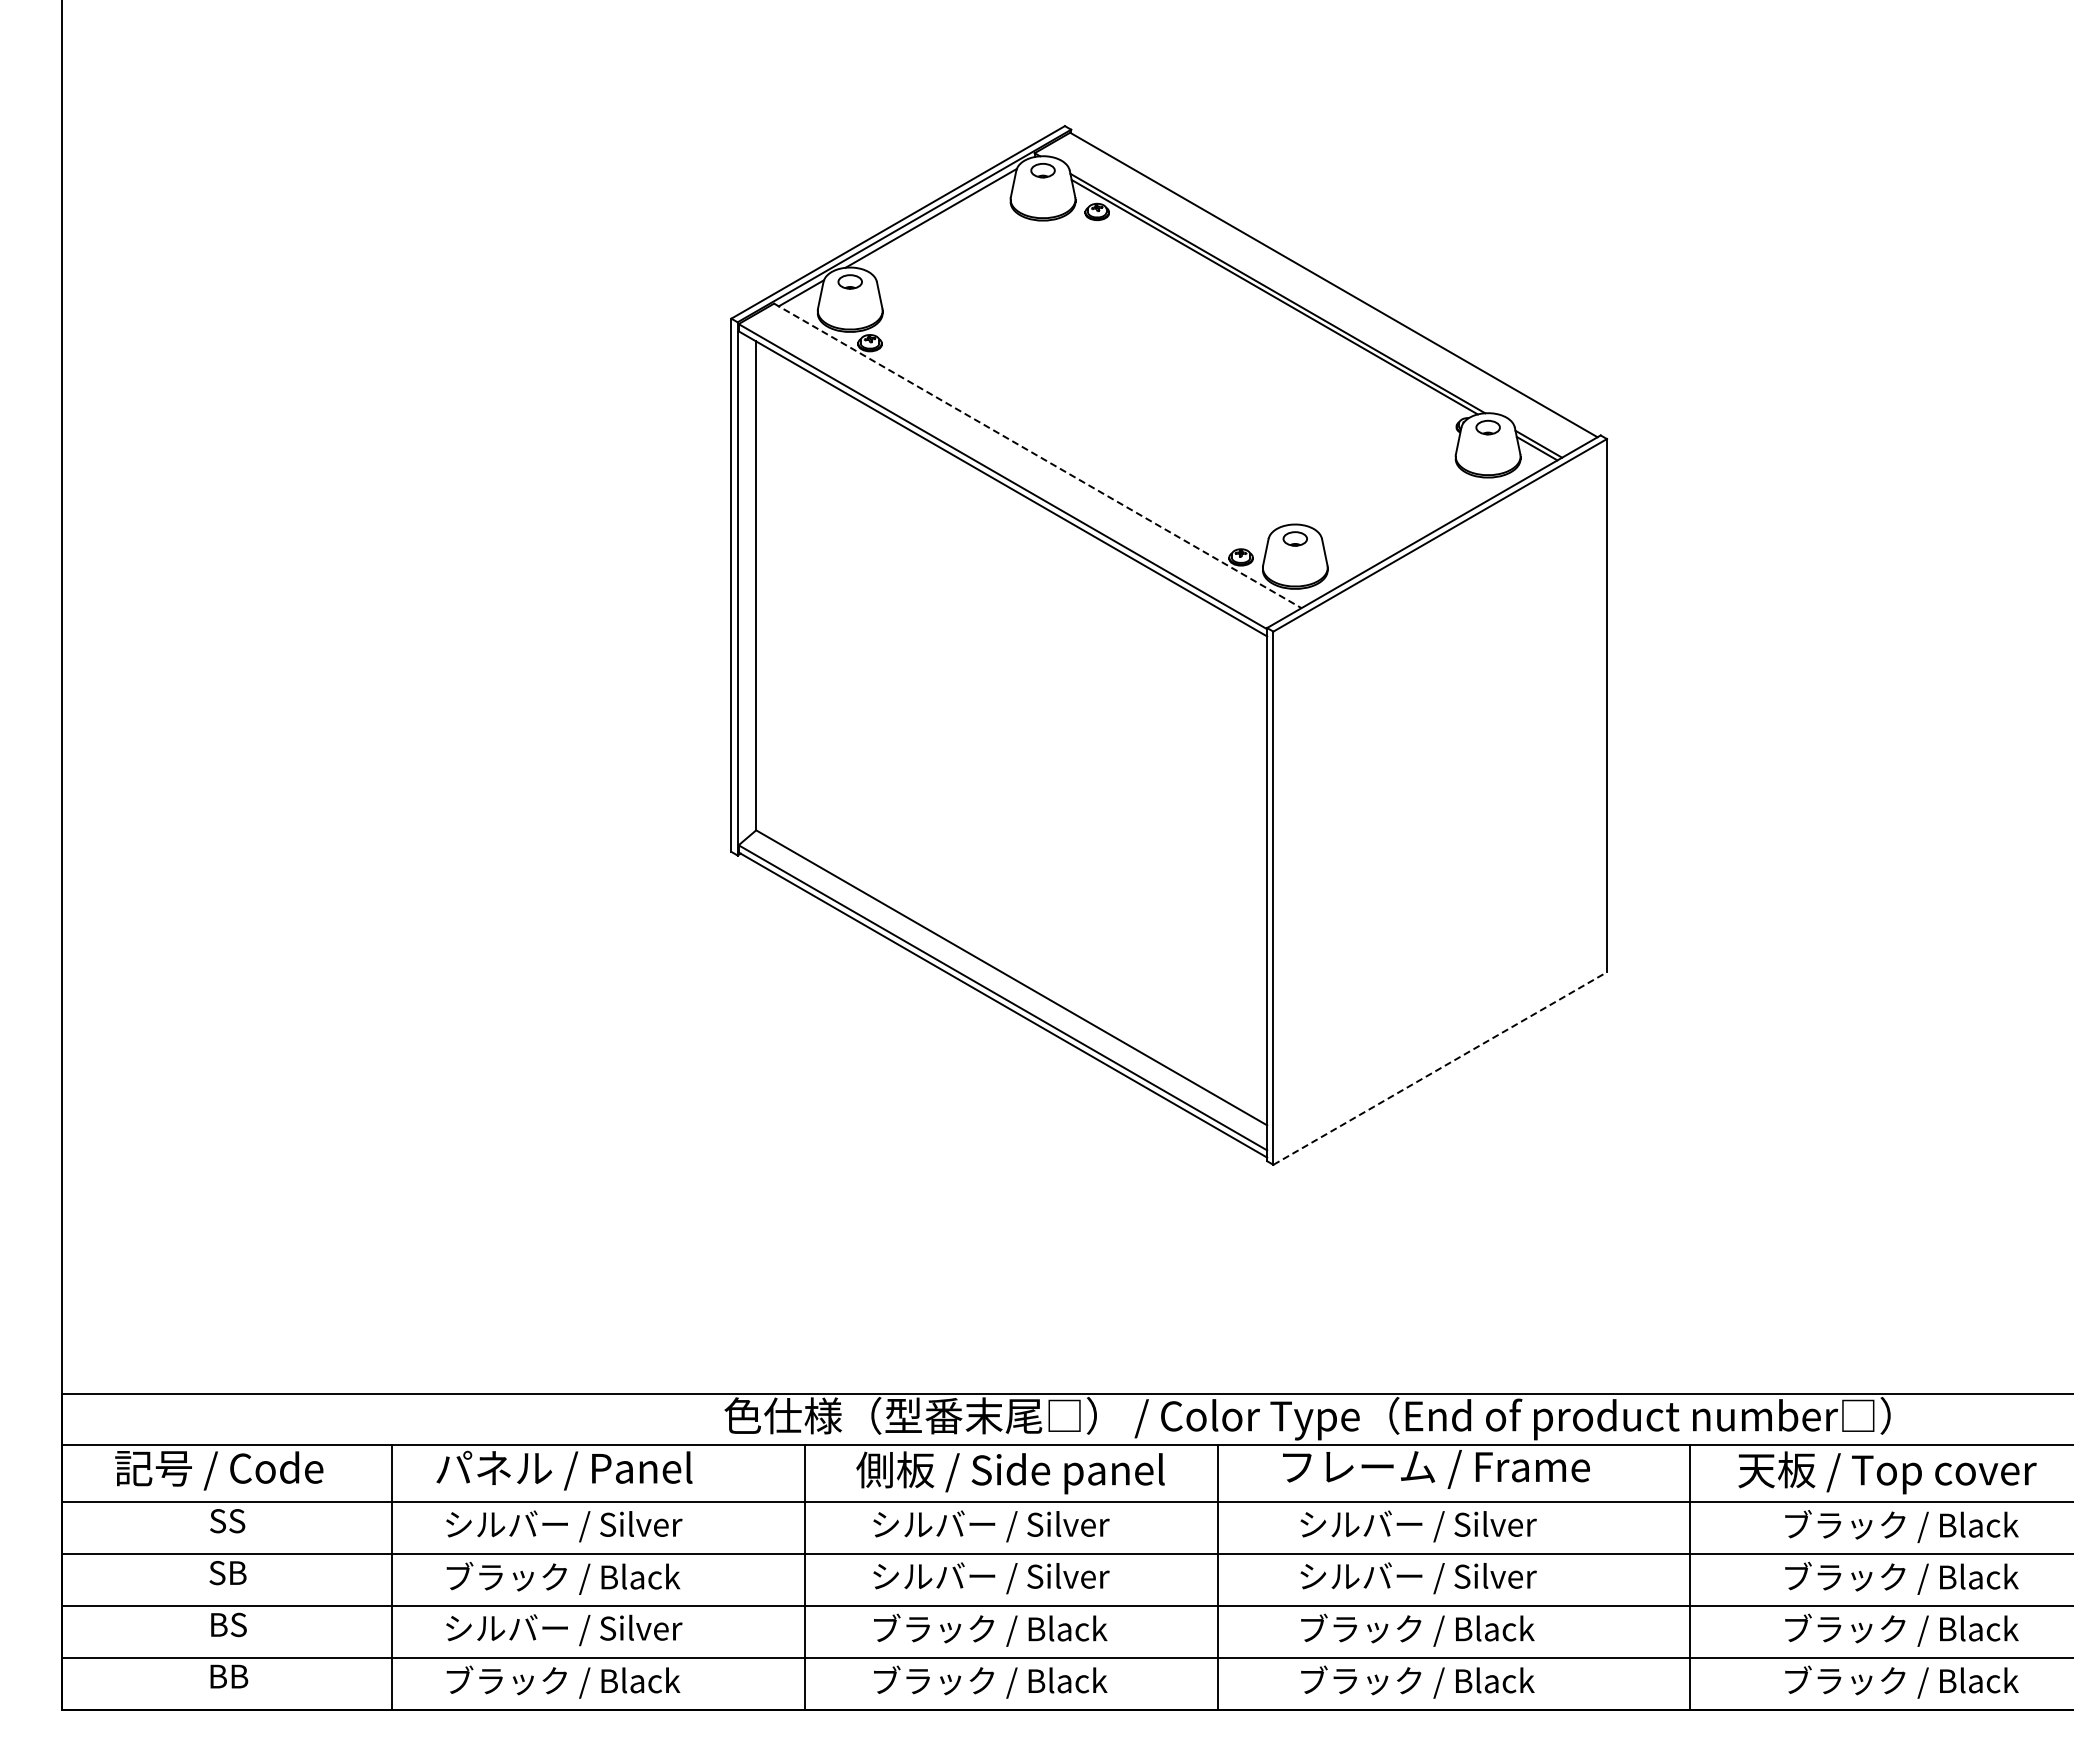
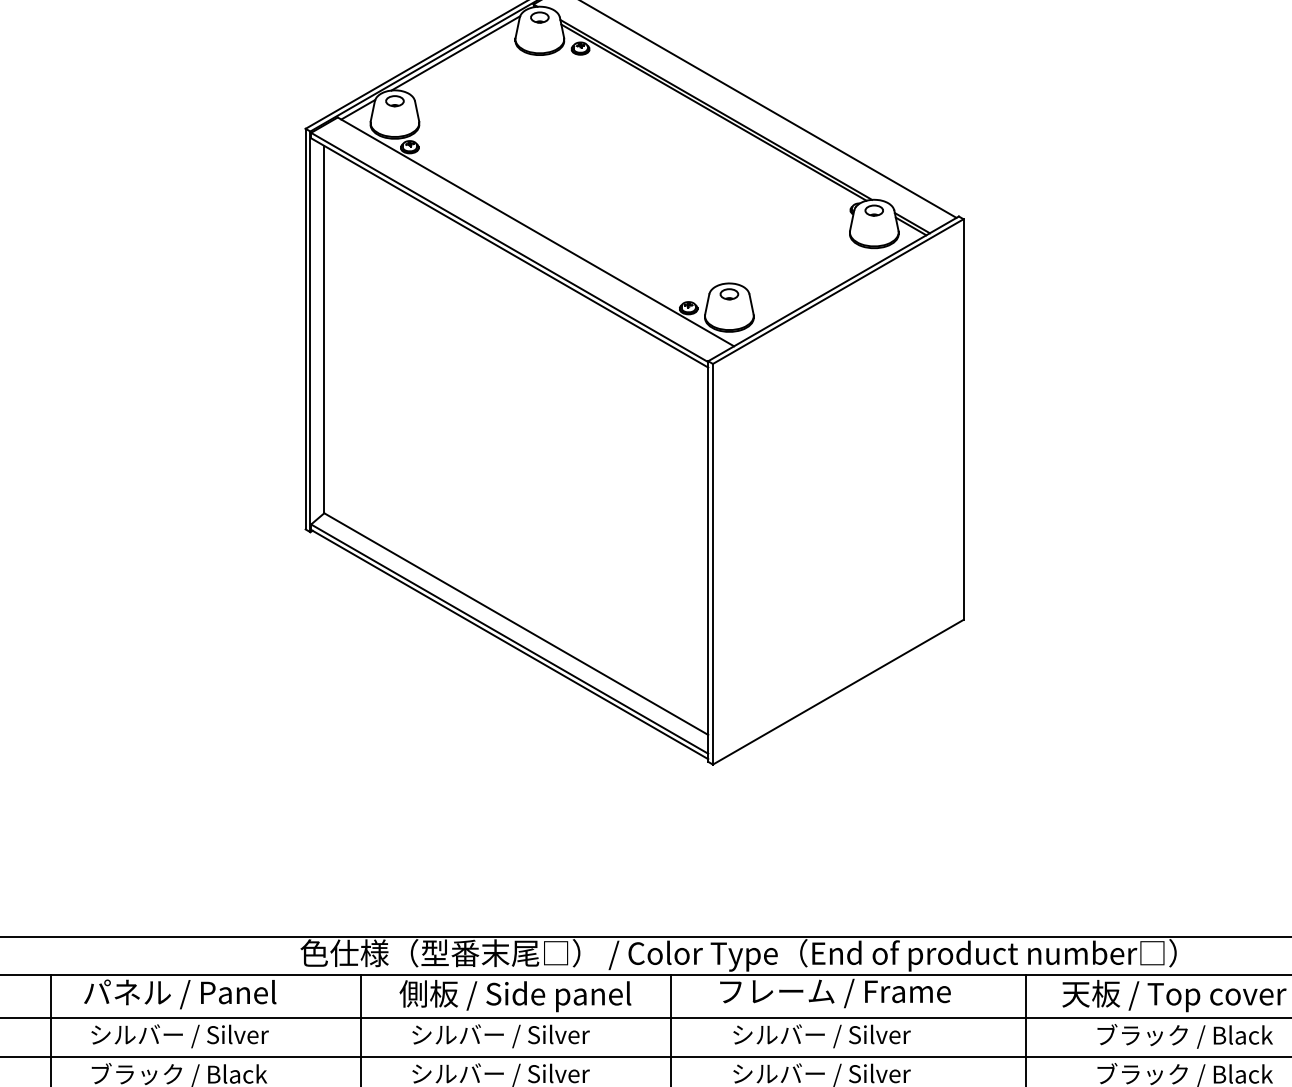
line: (1037, 455) -> (535, 231), dashed -> solid
line: (1440, 1068) -> (838, 692), dashed -> solid

